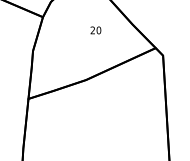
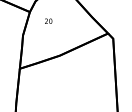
text: (95, 29) -> (48, 20), moved

